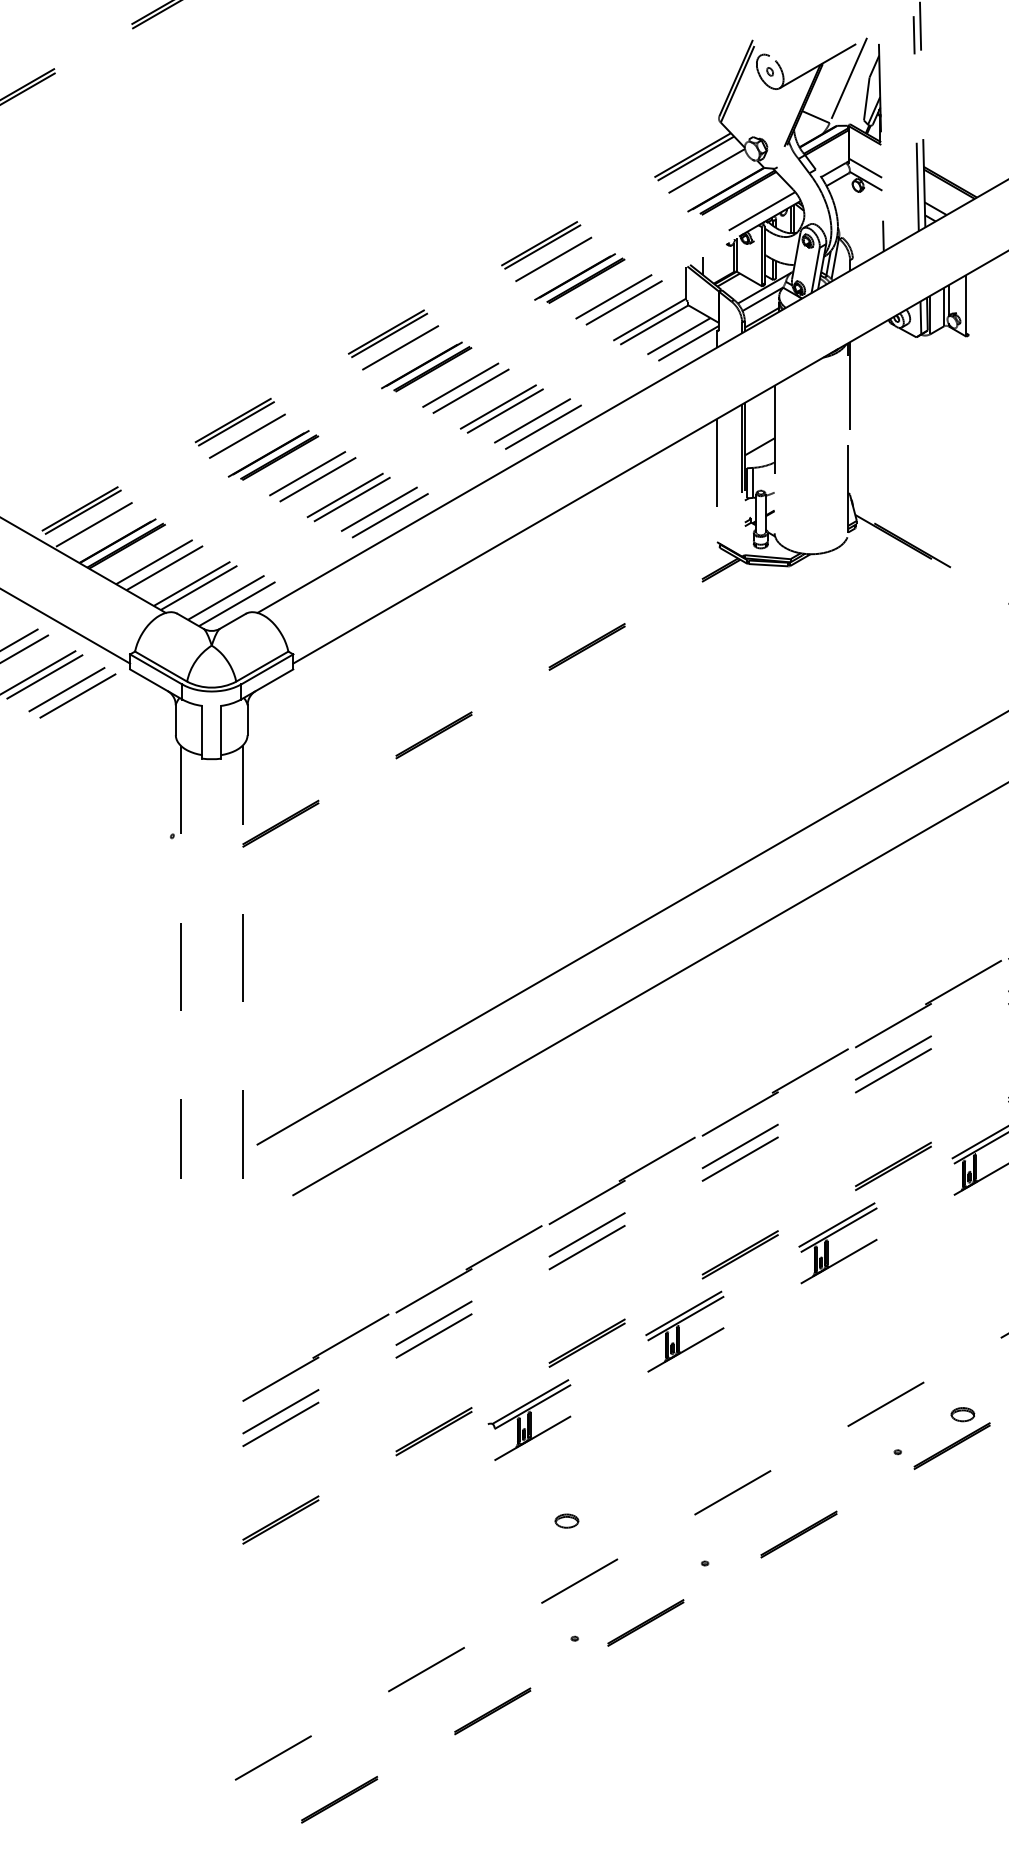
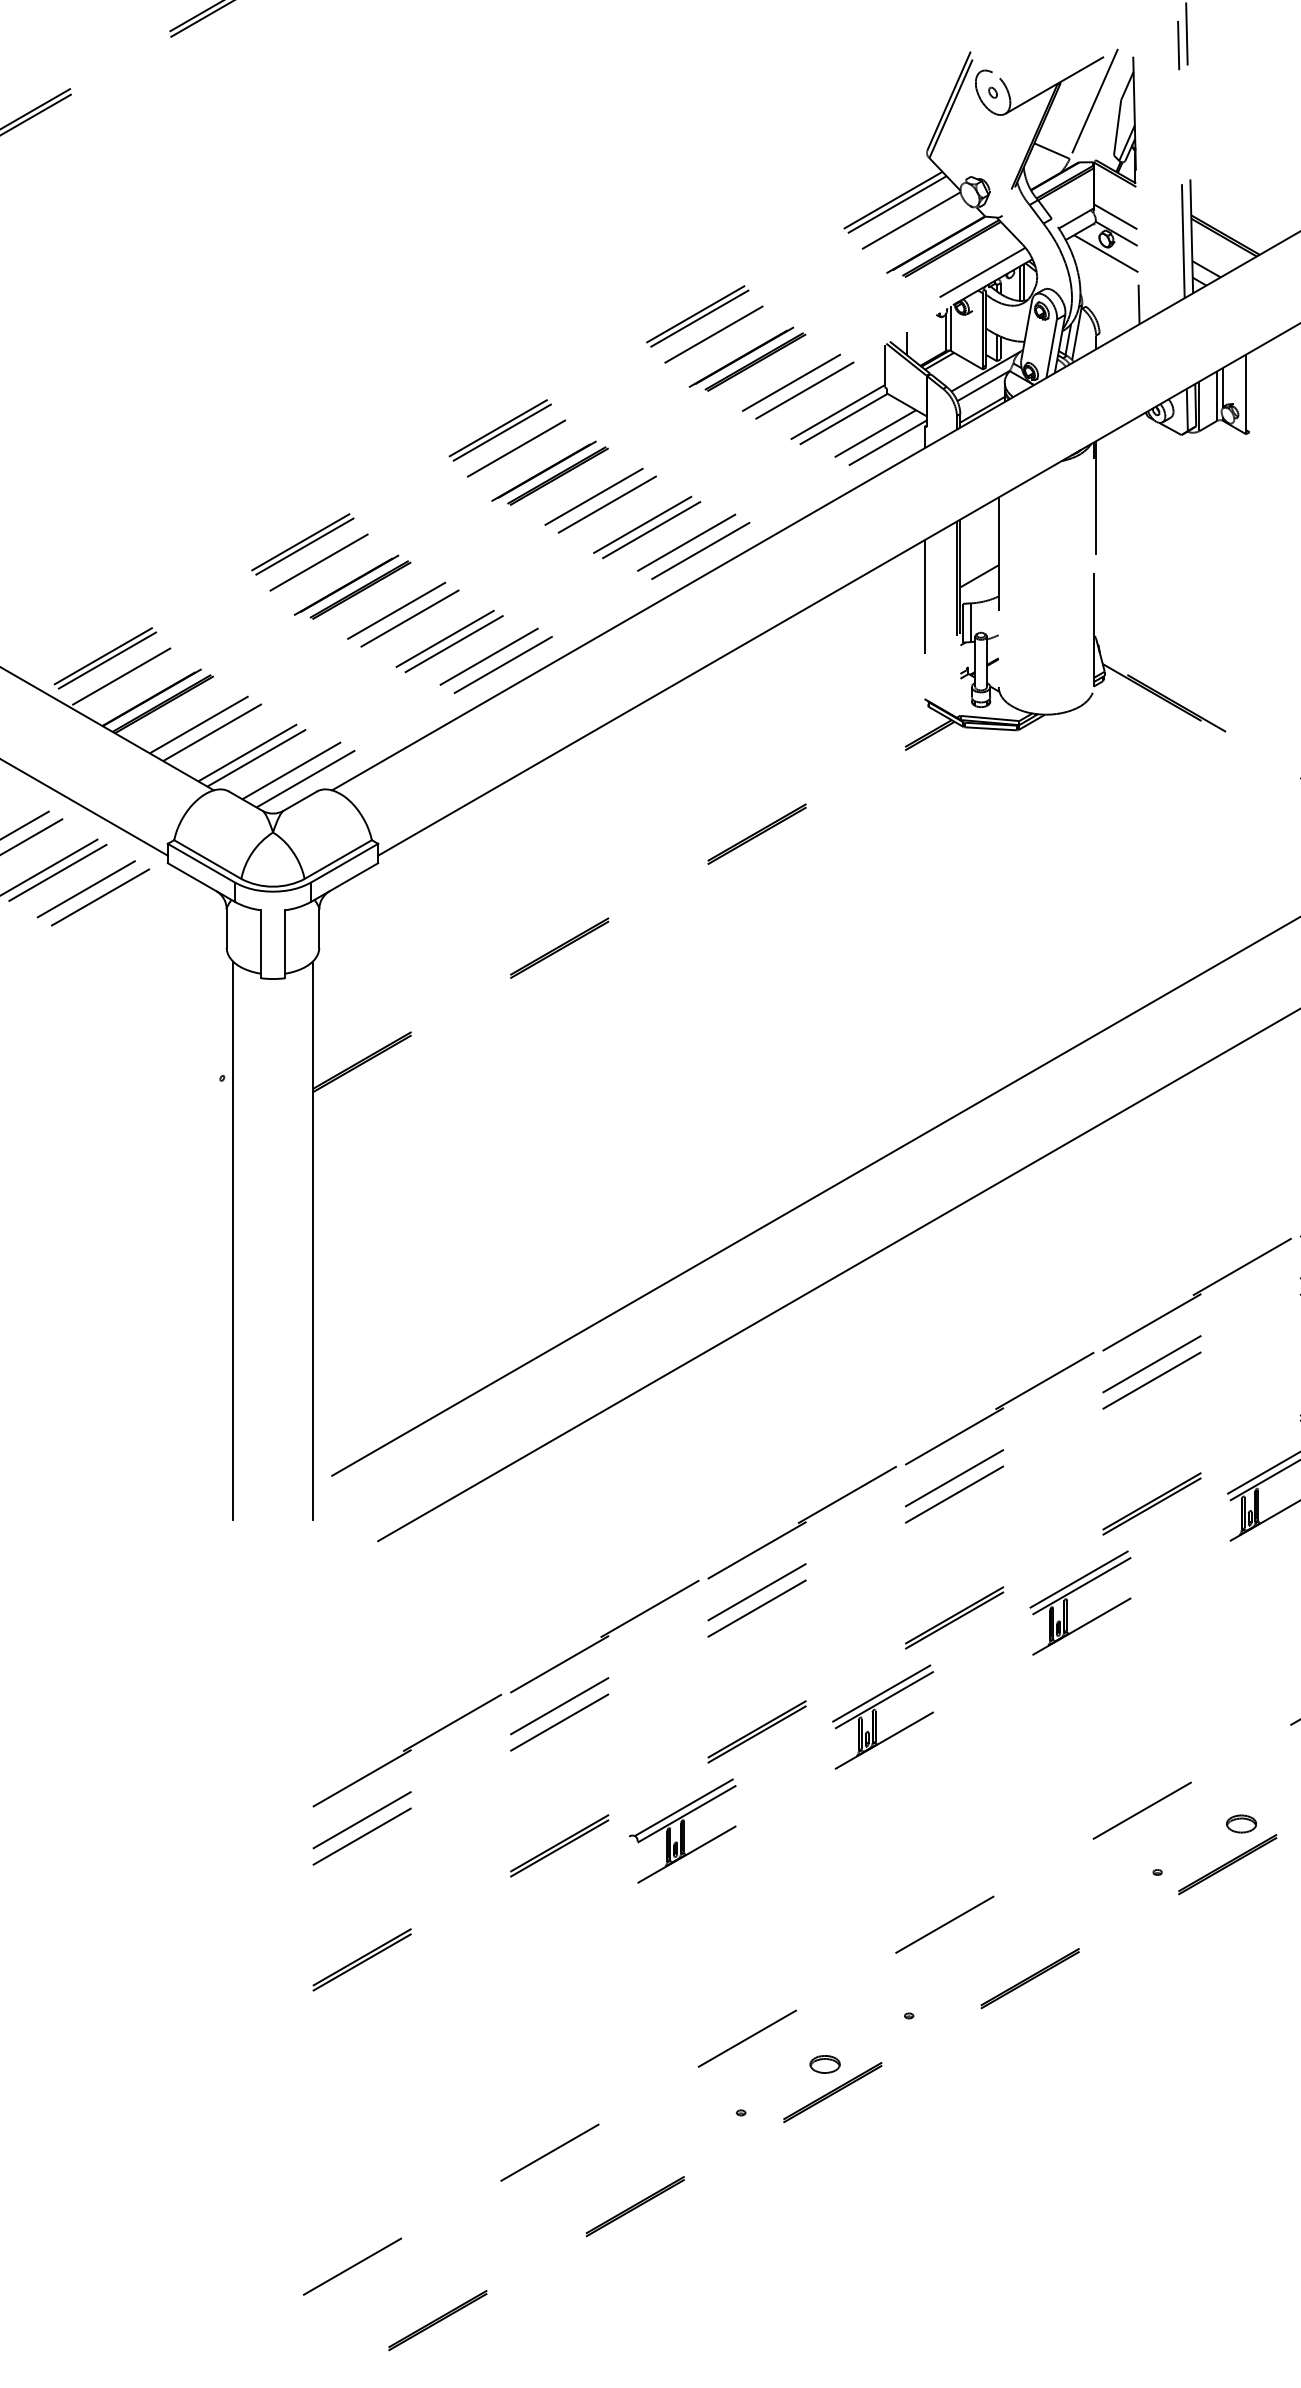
line: (857, 196) -> (1105, 253), added
line: (242, 961) -> (312, 1239), dashed -> solid
line: (180, 962) -> (232, 1241), dashed -> solid
part: (566, 1520) -> (824, 2063), moved

